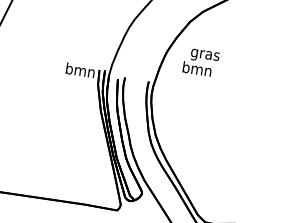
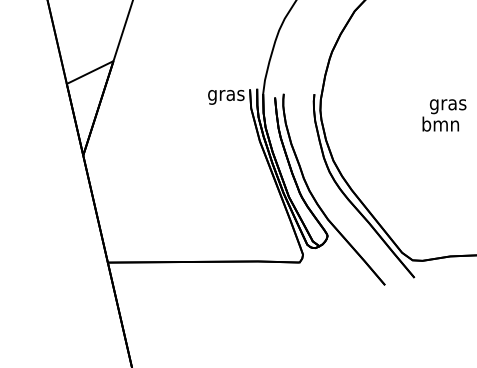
text: (201, 62) -> (444, 115), moved
text: (80, 71) -> (226, 95), bmn -> gras

